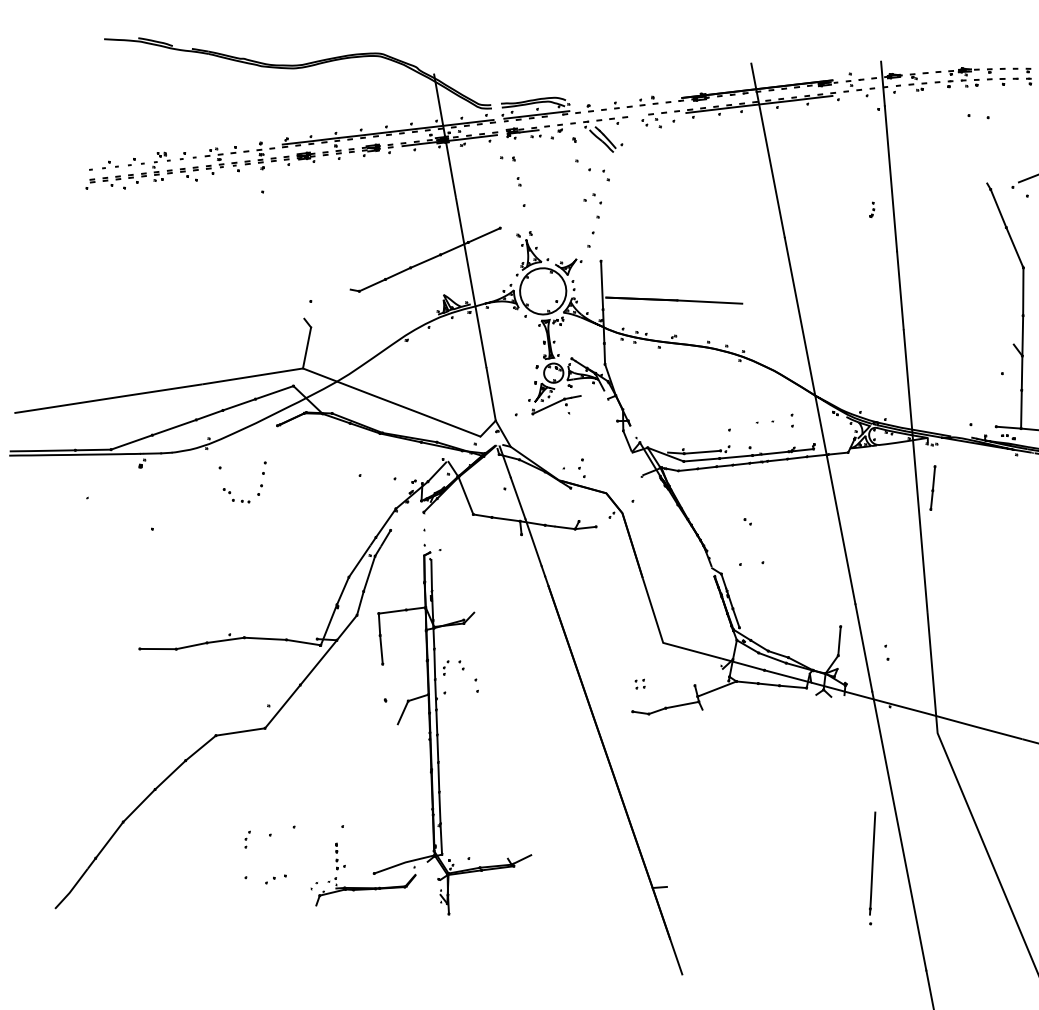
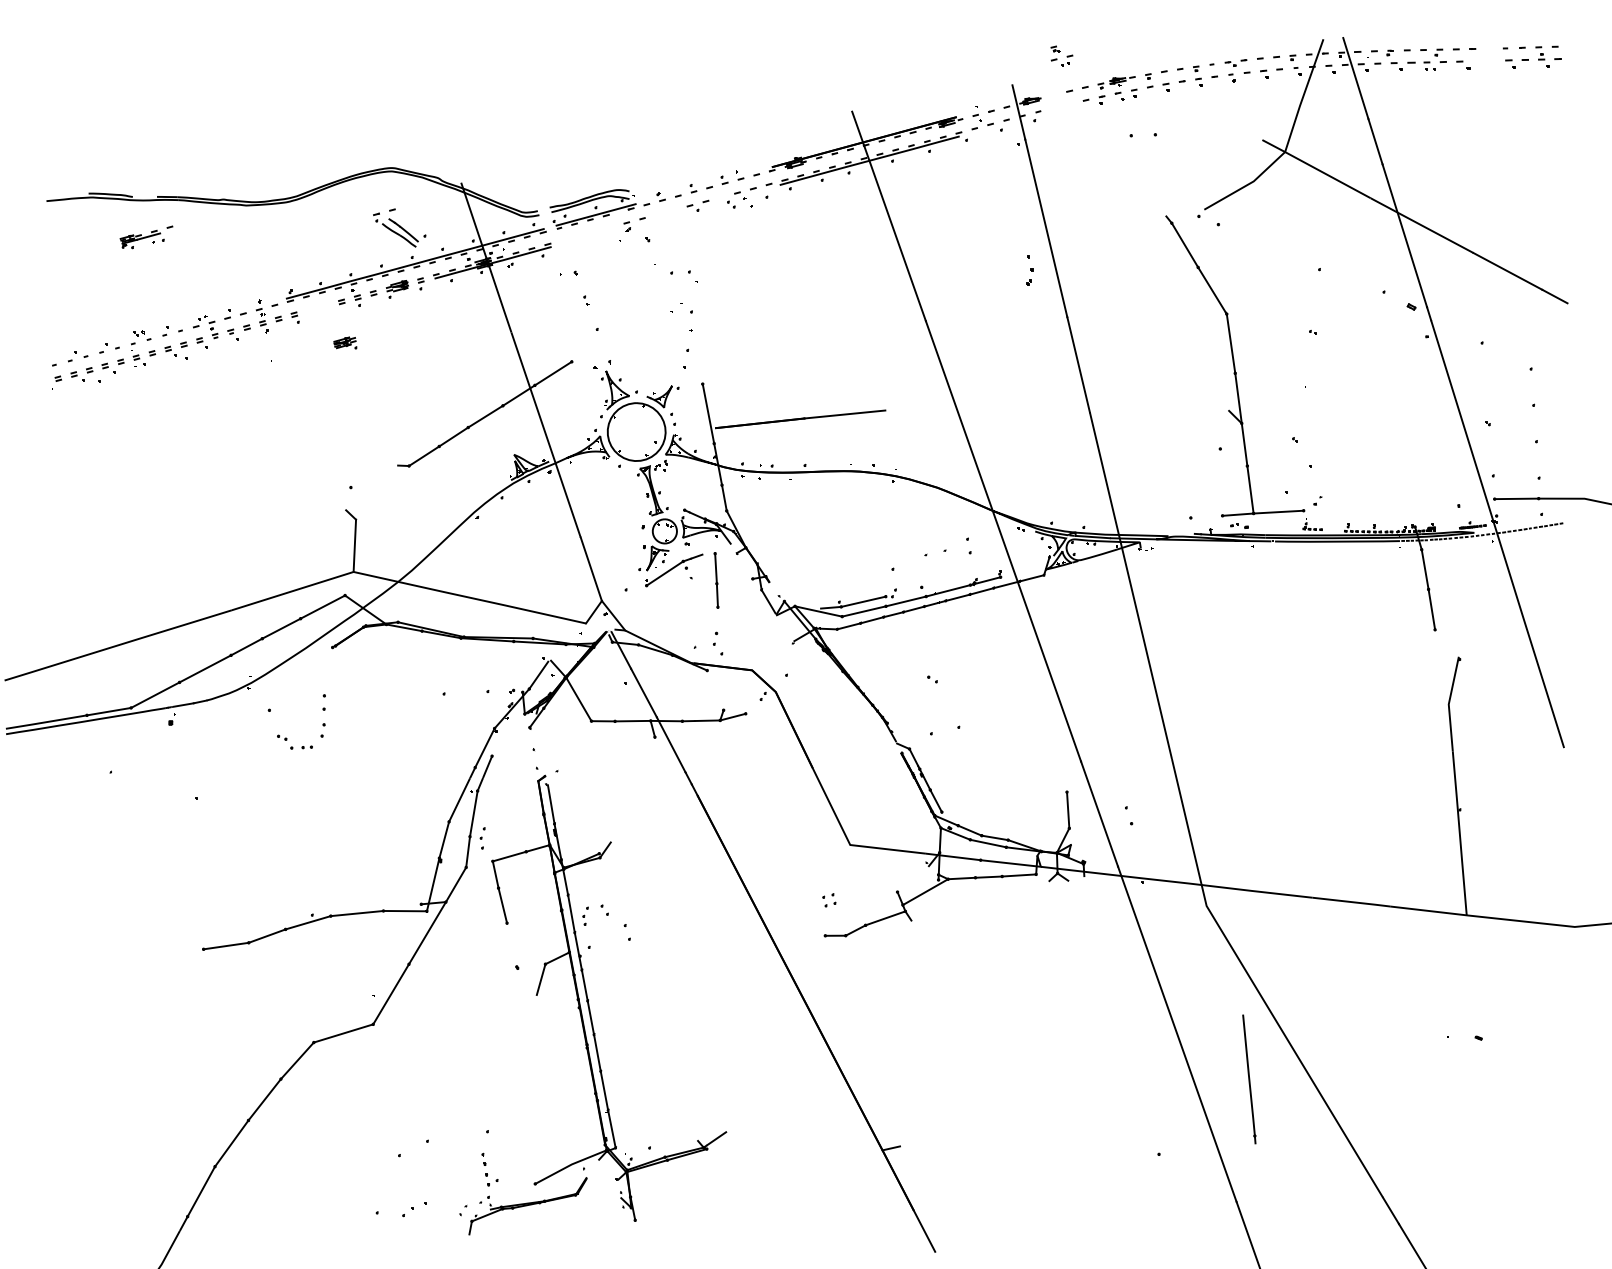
part: (917, 81) -> (1061, 55), moved
part: (527, 131) -> (146, 237), moved
part: (602, 134) -> (399, 227), moved
part: (306, 156) -> (345, 342), moved
part: (872, 209) -> (1028, 269), size x1.6
line: (932, 488) -> (716, 580), moved
part: (247, 839) -> (482, 838), moved
line: (872, 863) -> (1249, 1079), moved

